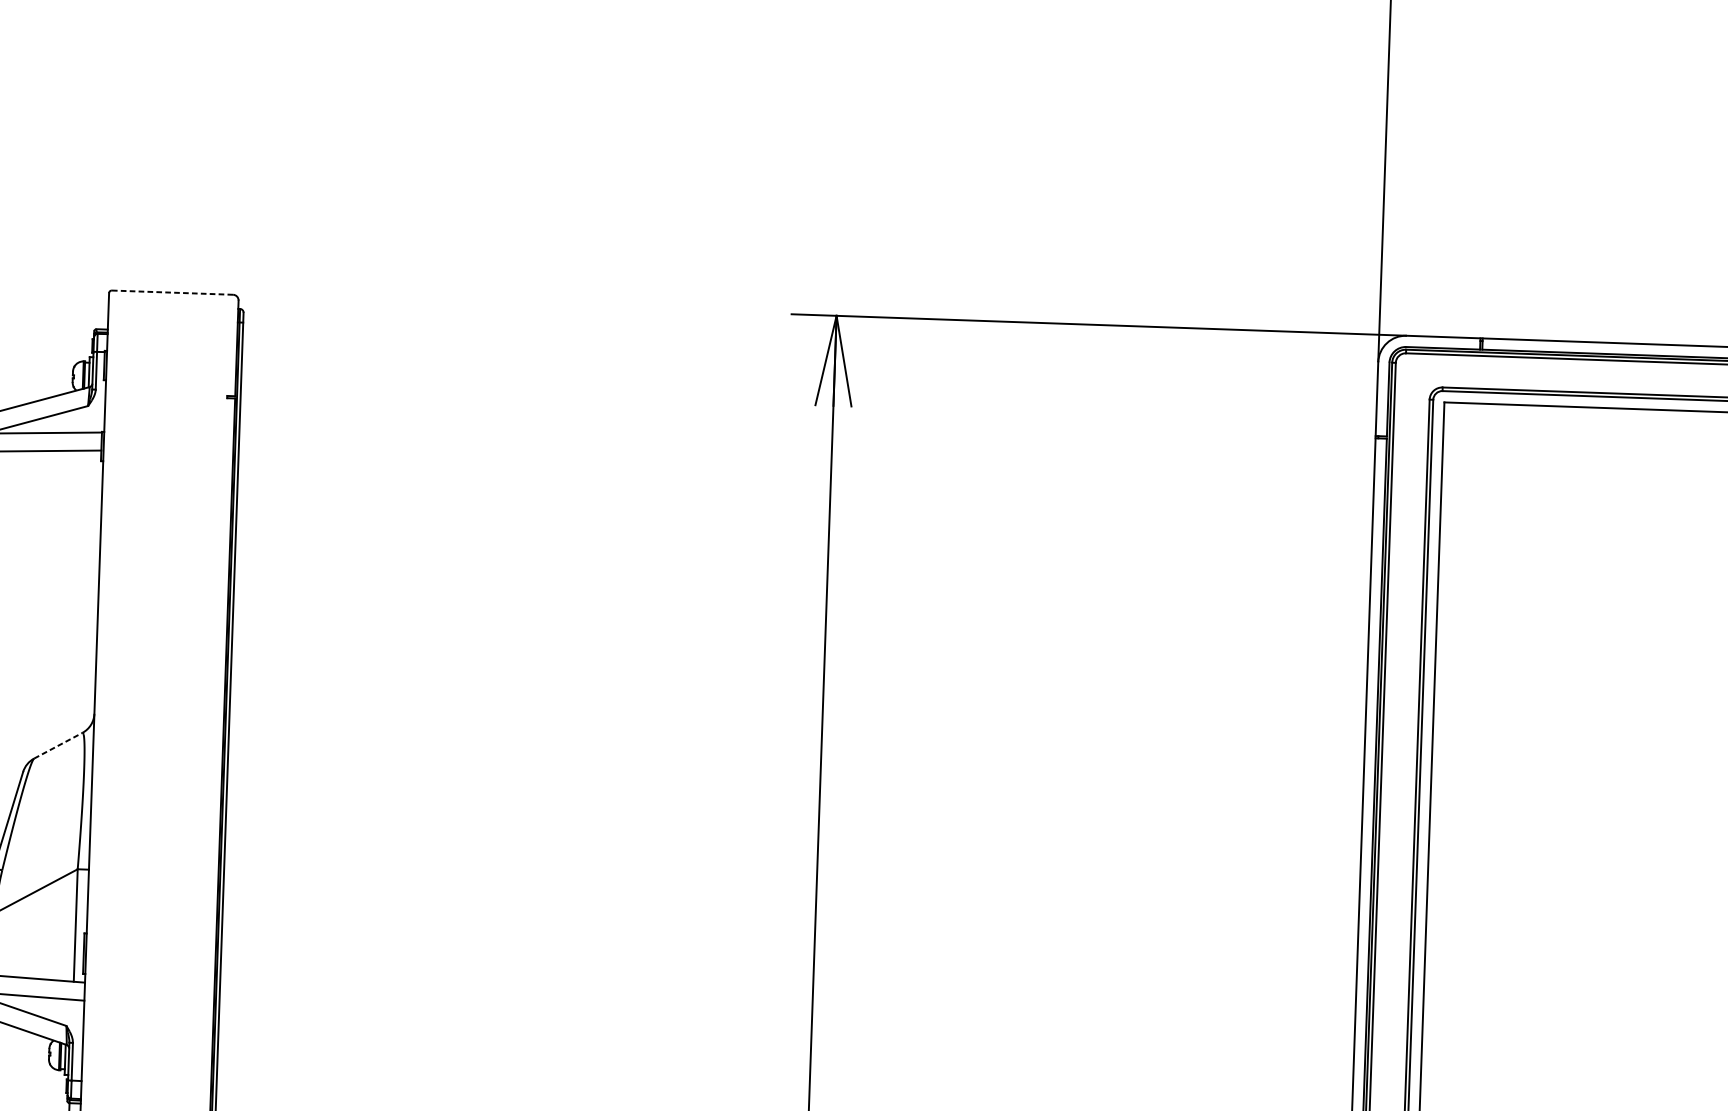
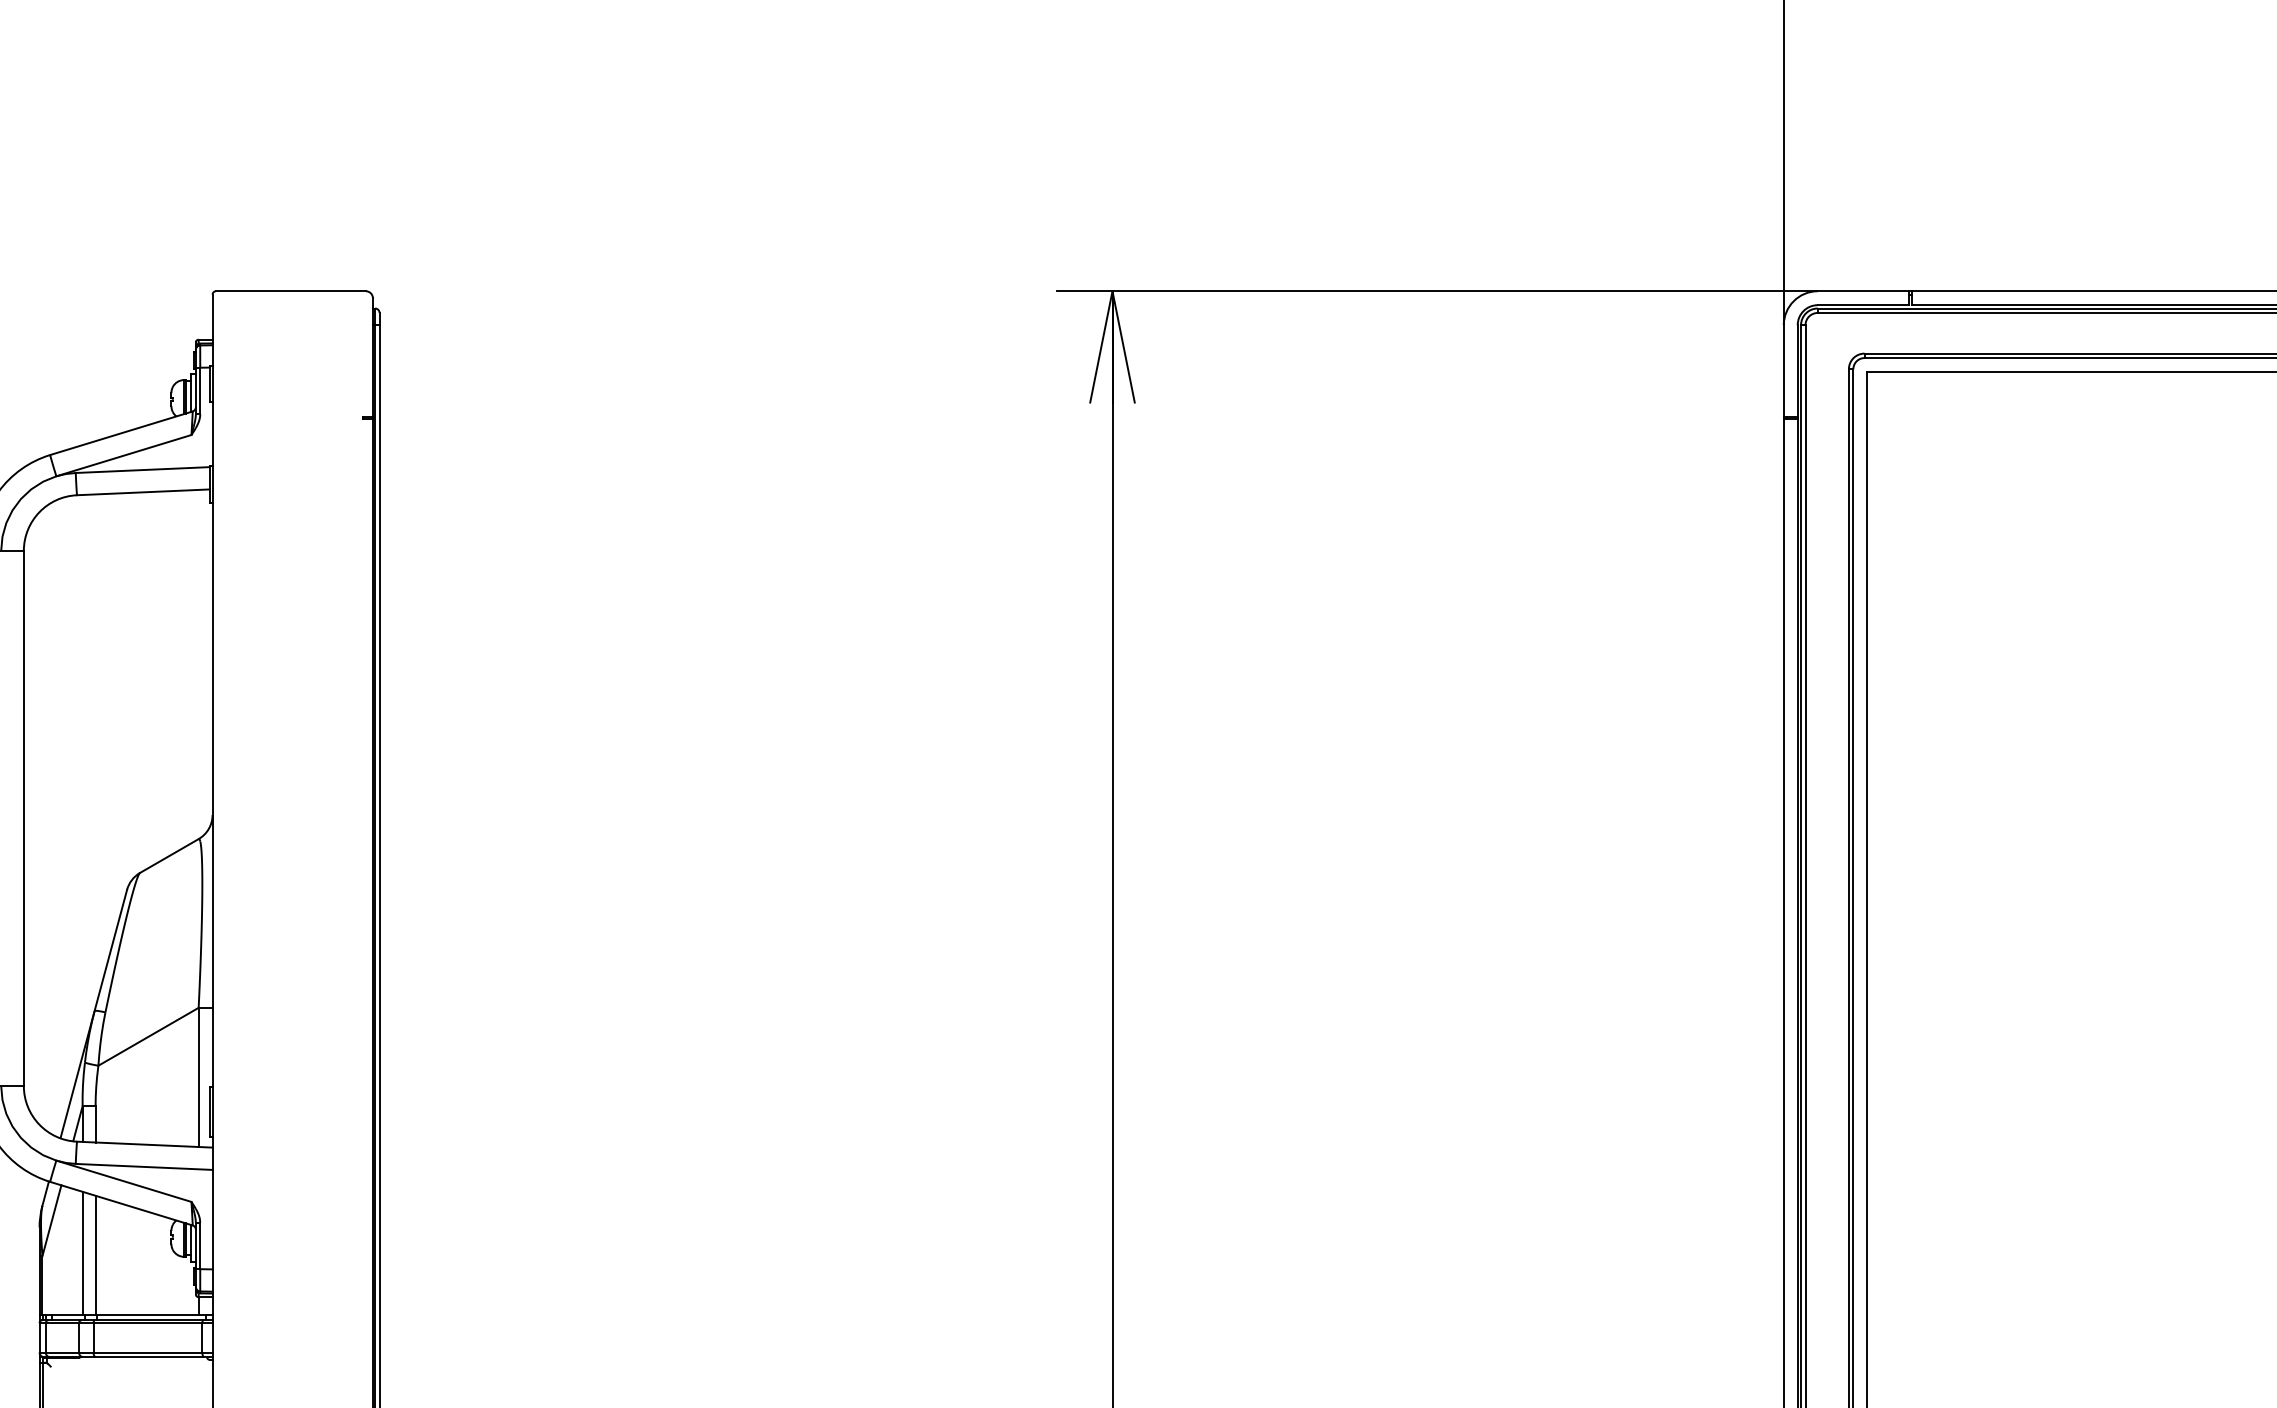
line: (172, 292) -> (290, 291), dashed -> solid
line: (58, 746) -> (169, 856), dashed -> solid

